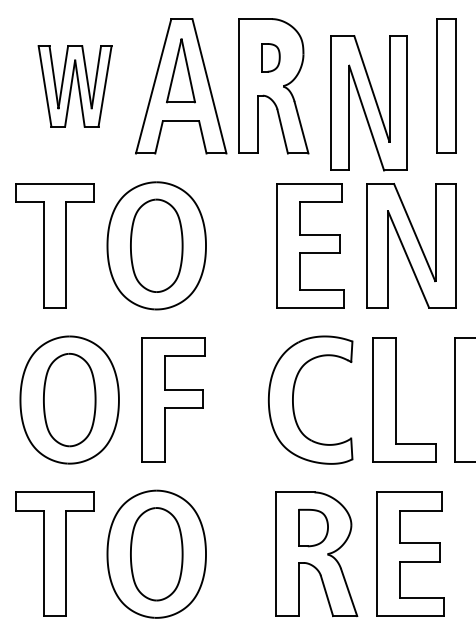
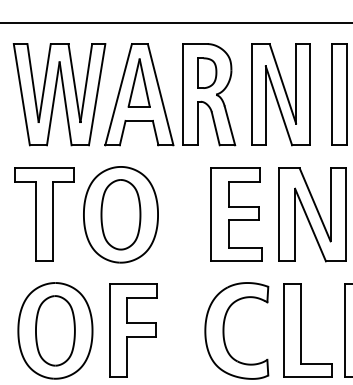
part: (270, 57) -> (206, 73), size x1.43
part: (74, 86) -> (59, 94), size x1.67
part: (368, 103) -> (280, 94), moved

